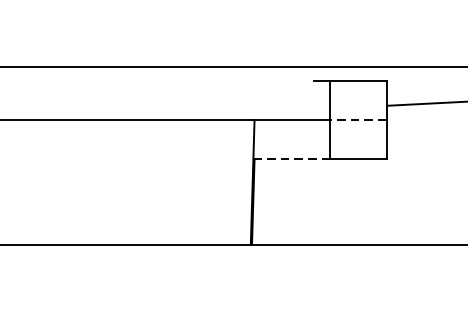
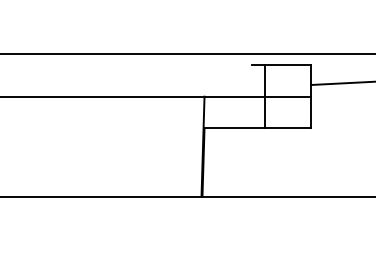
line: (359, 120) -> (288, 96), dashed -> solid
line: (291, 158) -> (234, 127), dashed -> solid

